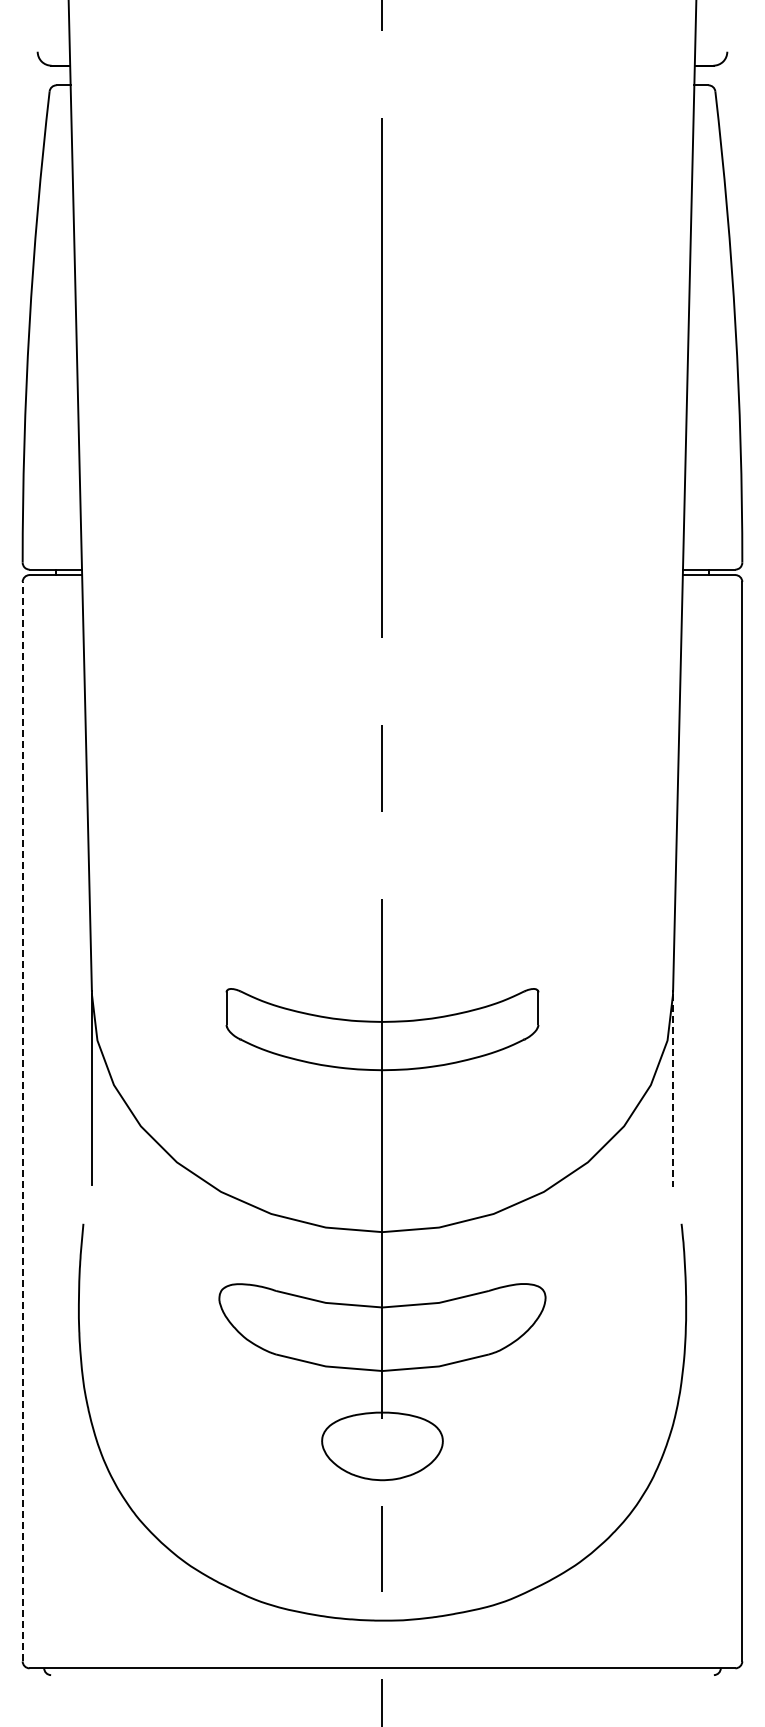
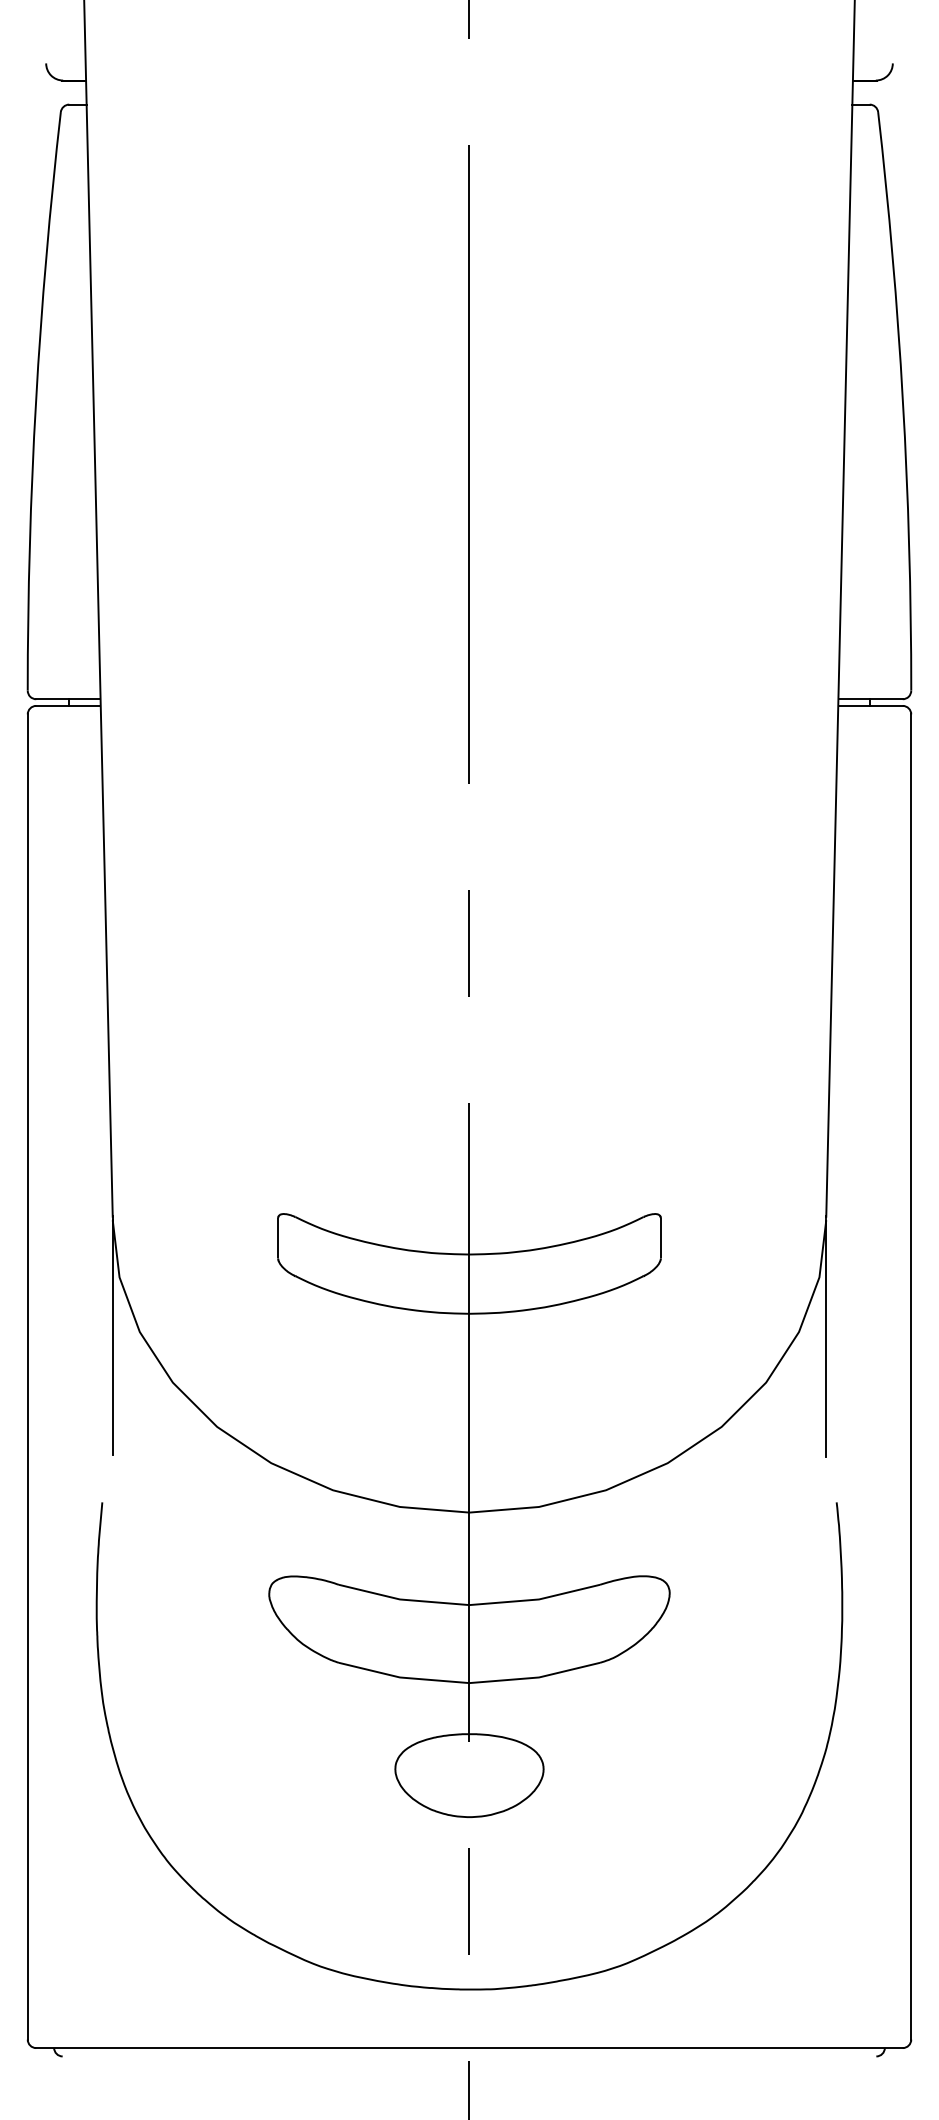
line: (673, 1090) -> (826, 1338), dashed -> solid
line: (22, 1121) -> (27, 1376), dashed -> solid

